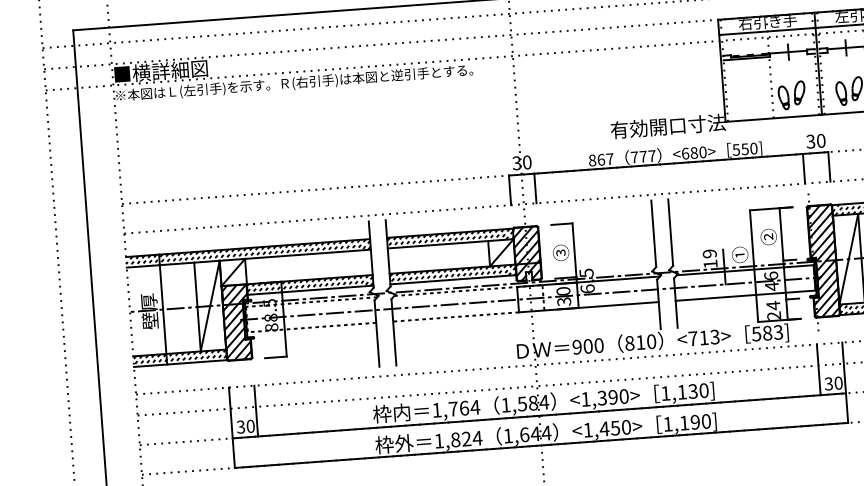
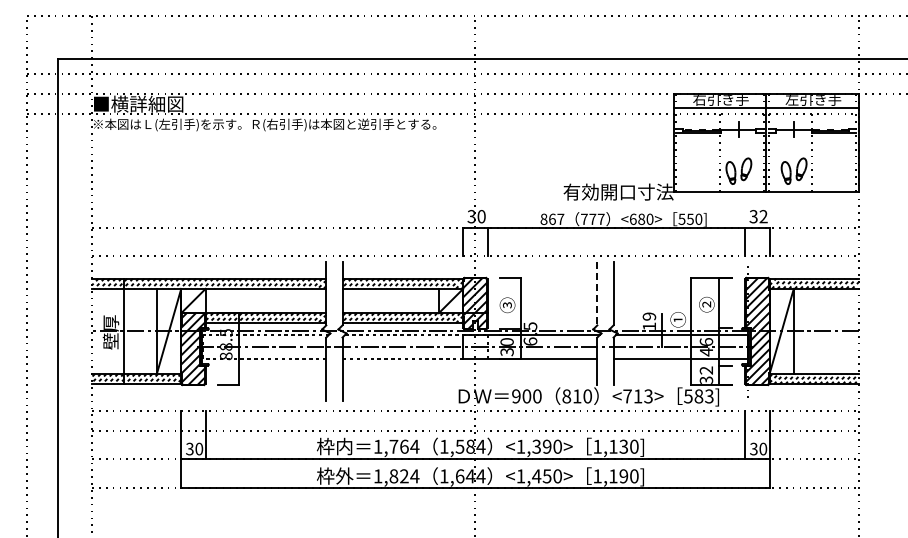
text: (821, 140) -> (763, 216), 30 -> 32
line: (653, 233) -> (597, 293), solid -> dashed
text: (773, 309) -> (706, 374), 24 -> 32

